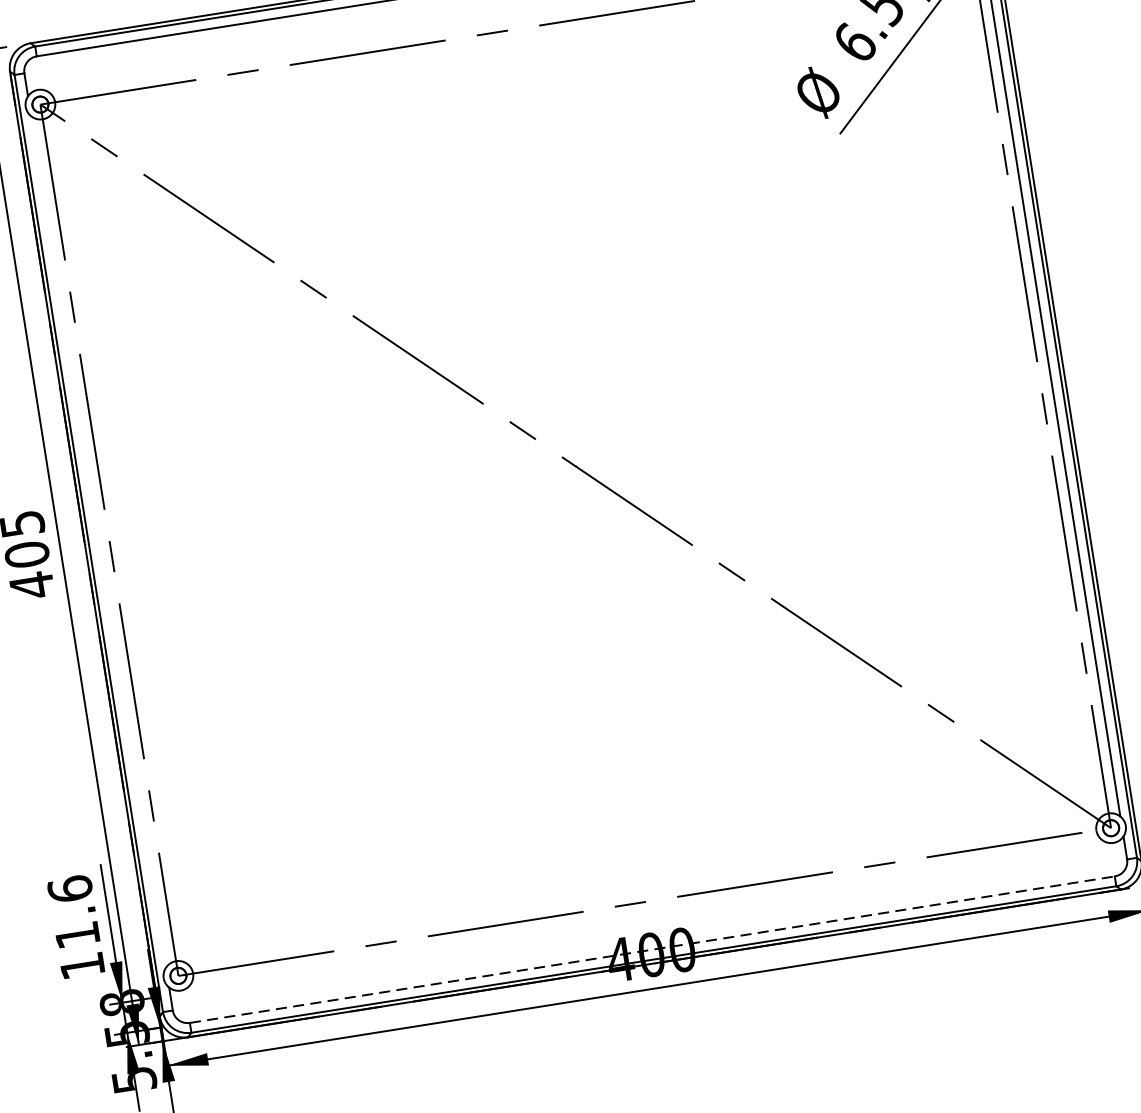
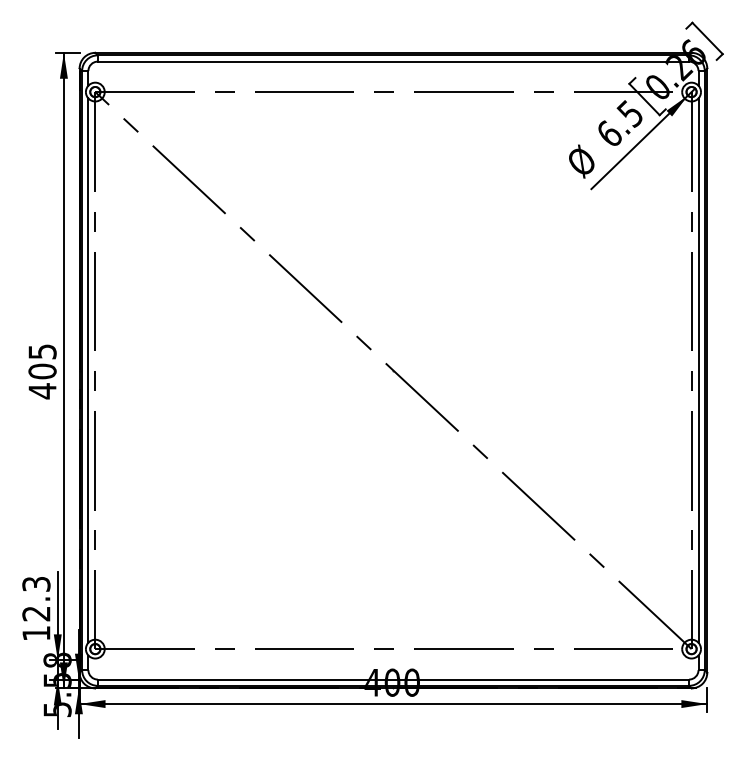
line: (98, 541) -> (88, 370), added
text: (73, 911) -> (36, 598), 11.6 -> 12.3
line: (652, 949) -> (393, 679), dashed -> solid

